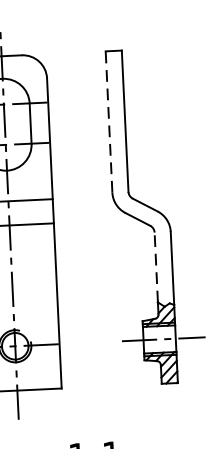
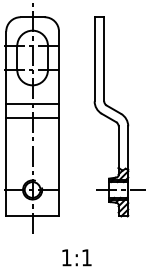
line: (108, 120) -> (94, 58), dashed -> solid
line: (156, 268) -> (118, 147), dashed -> solid

